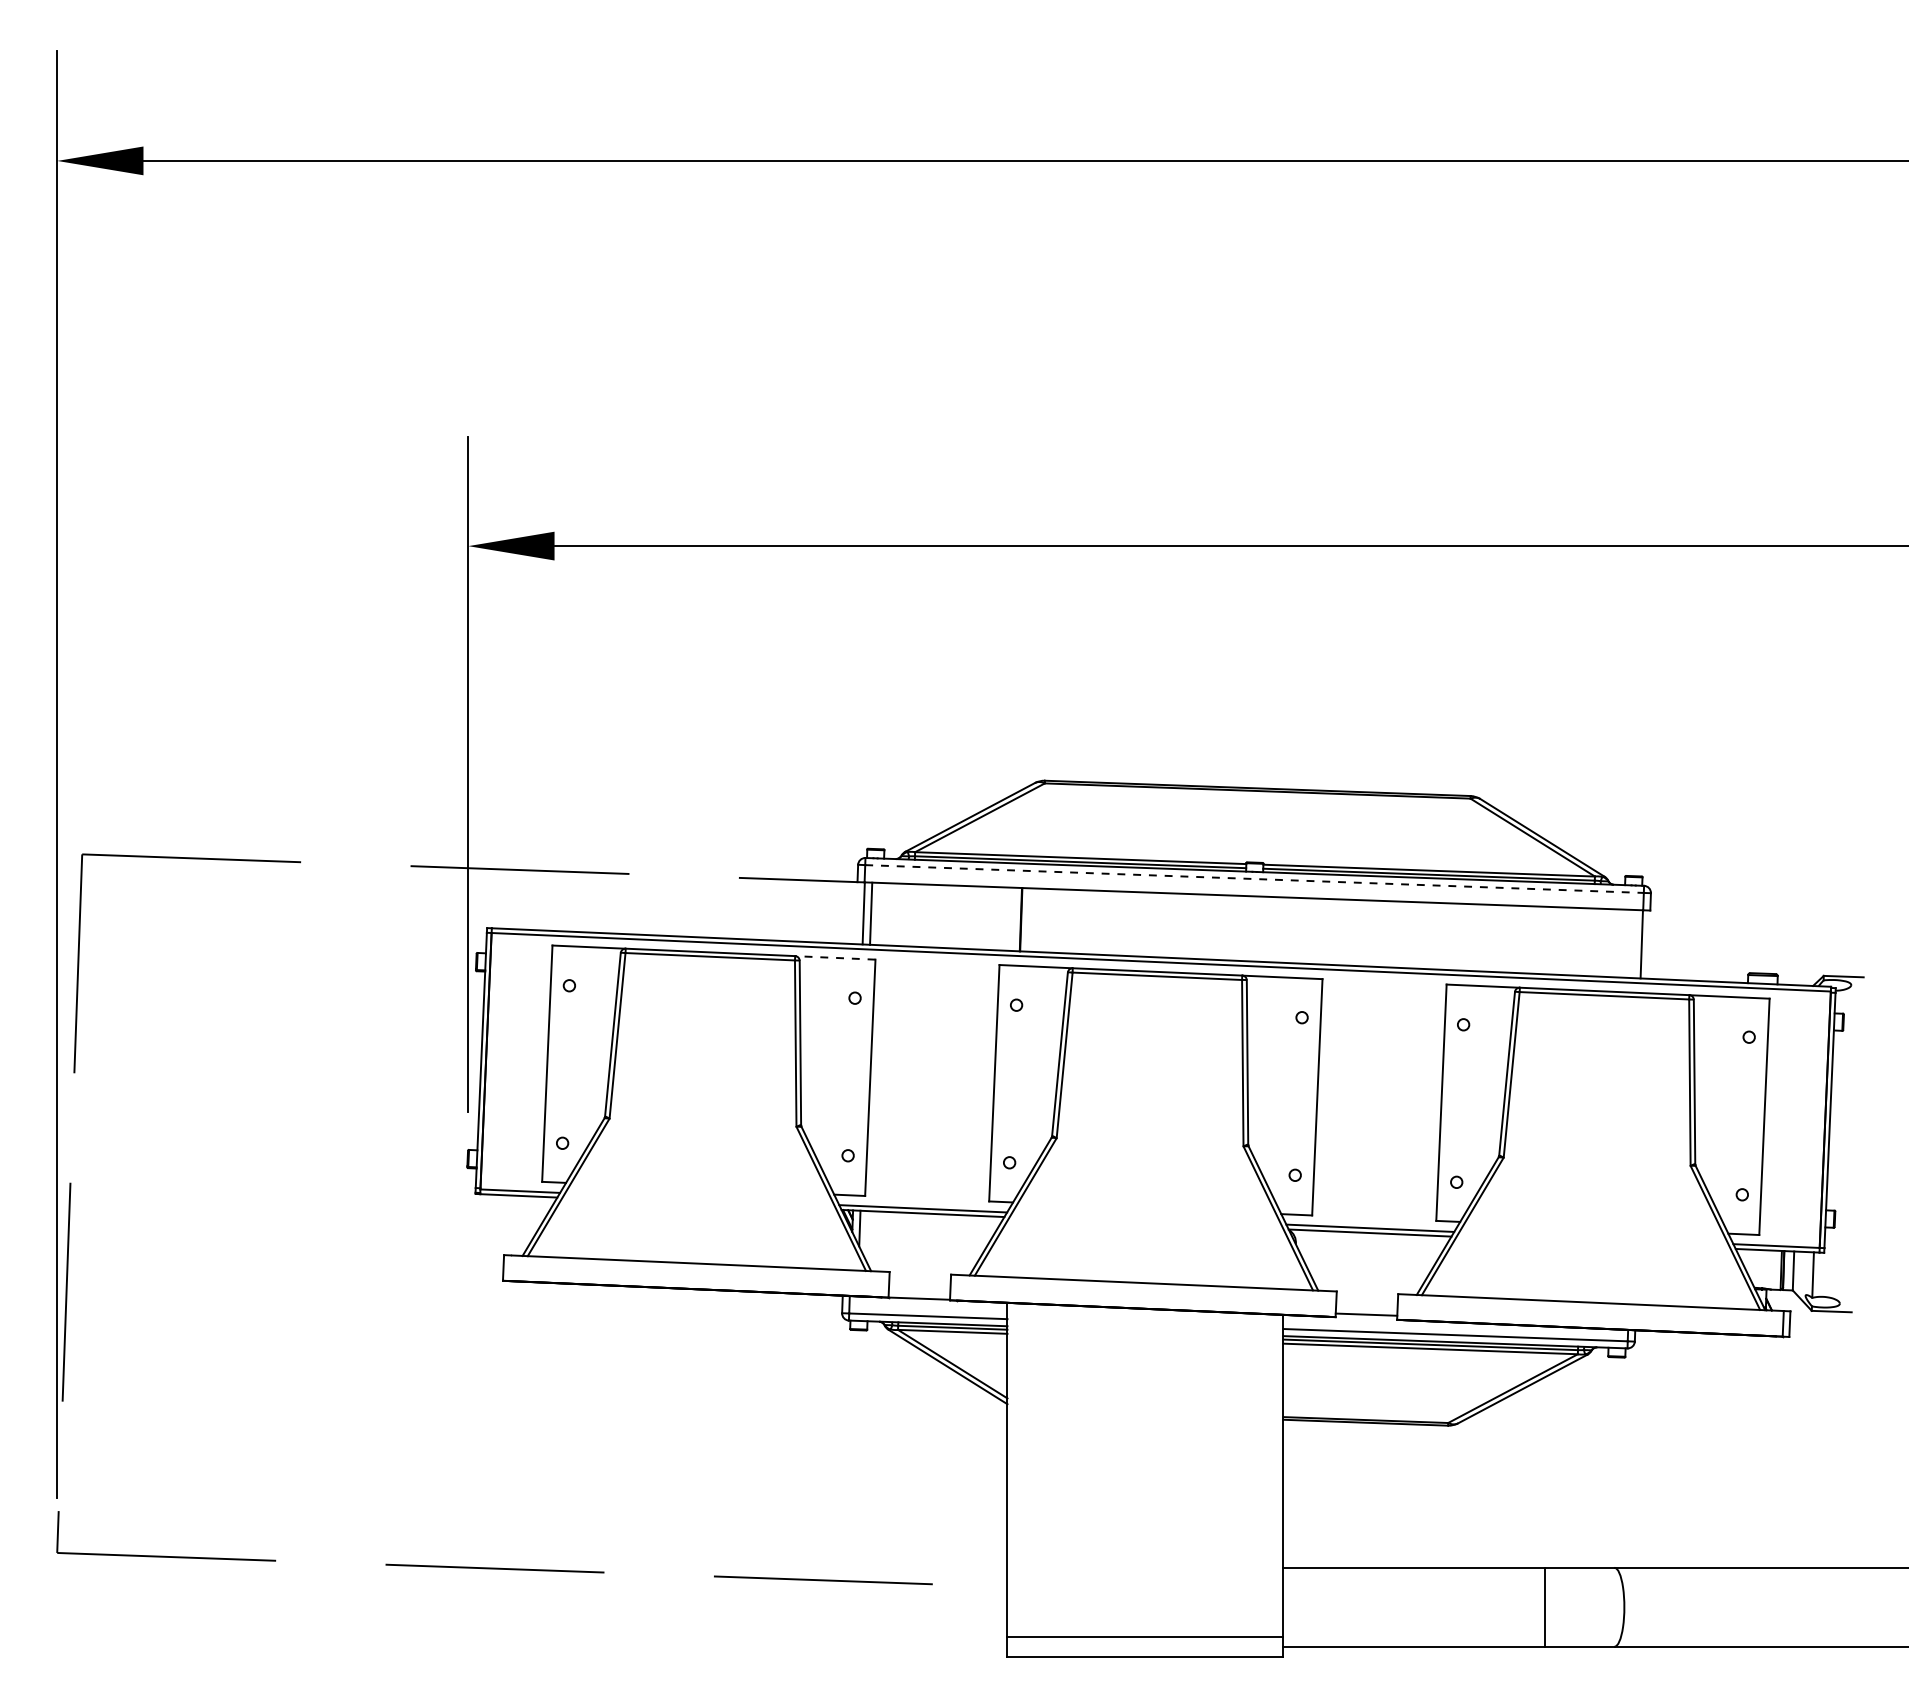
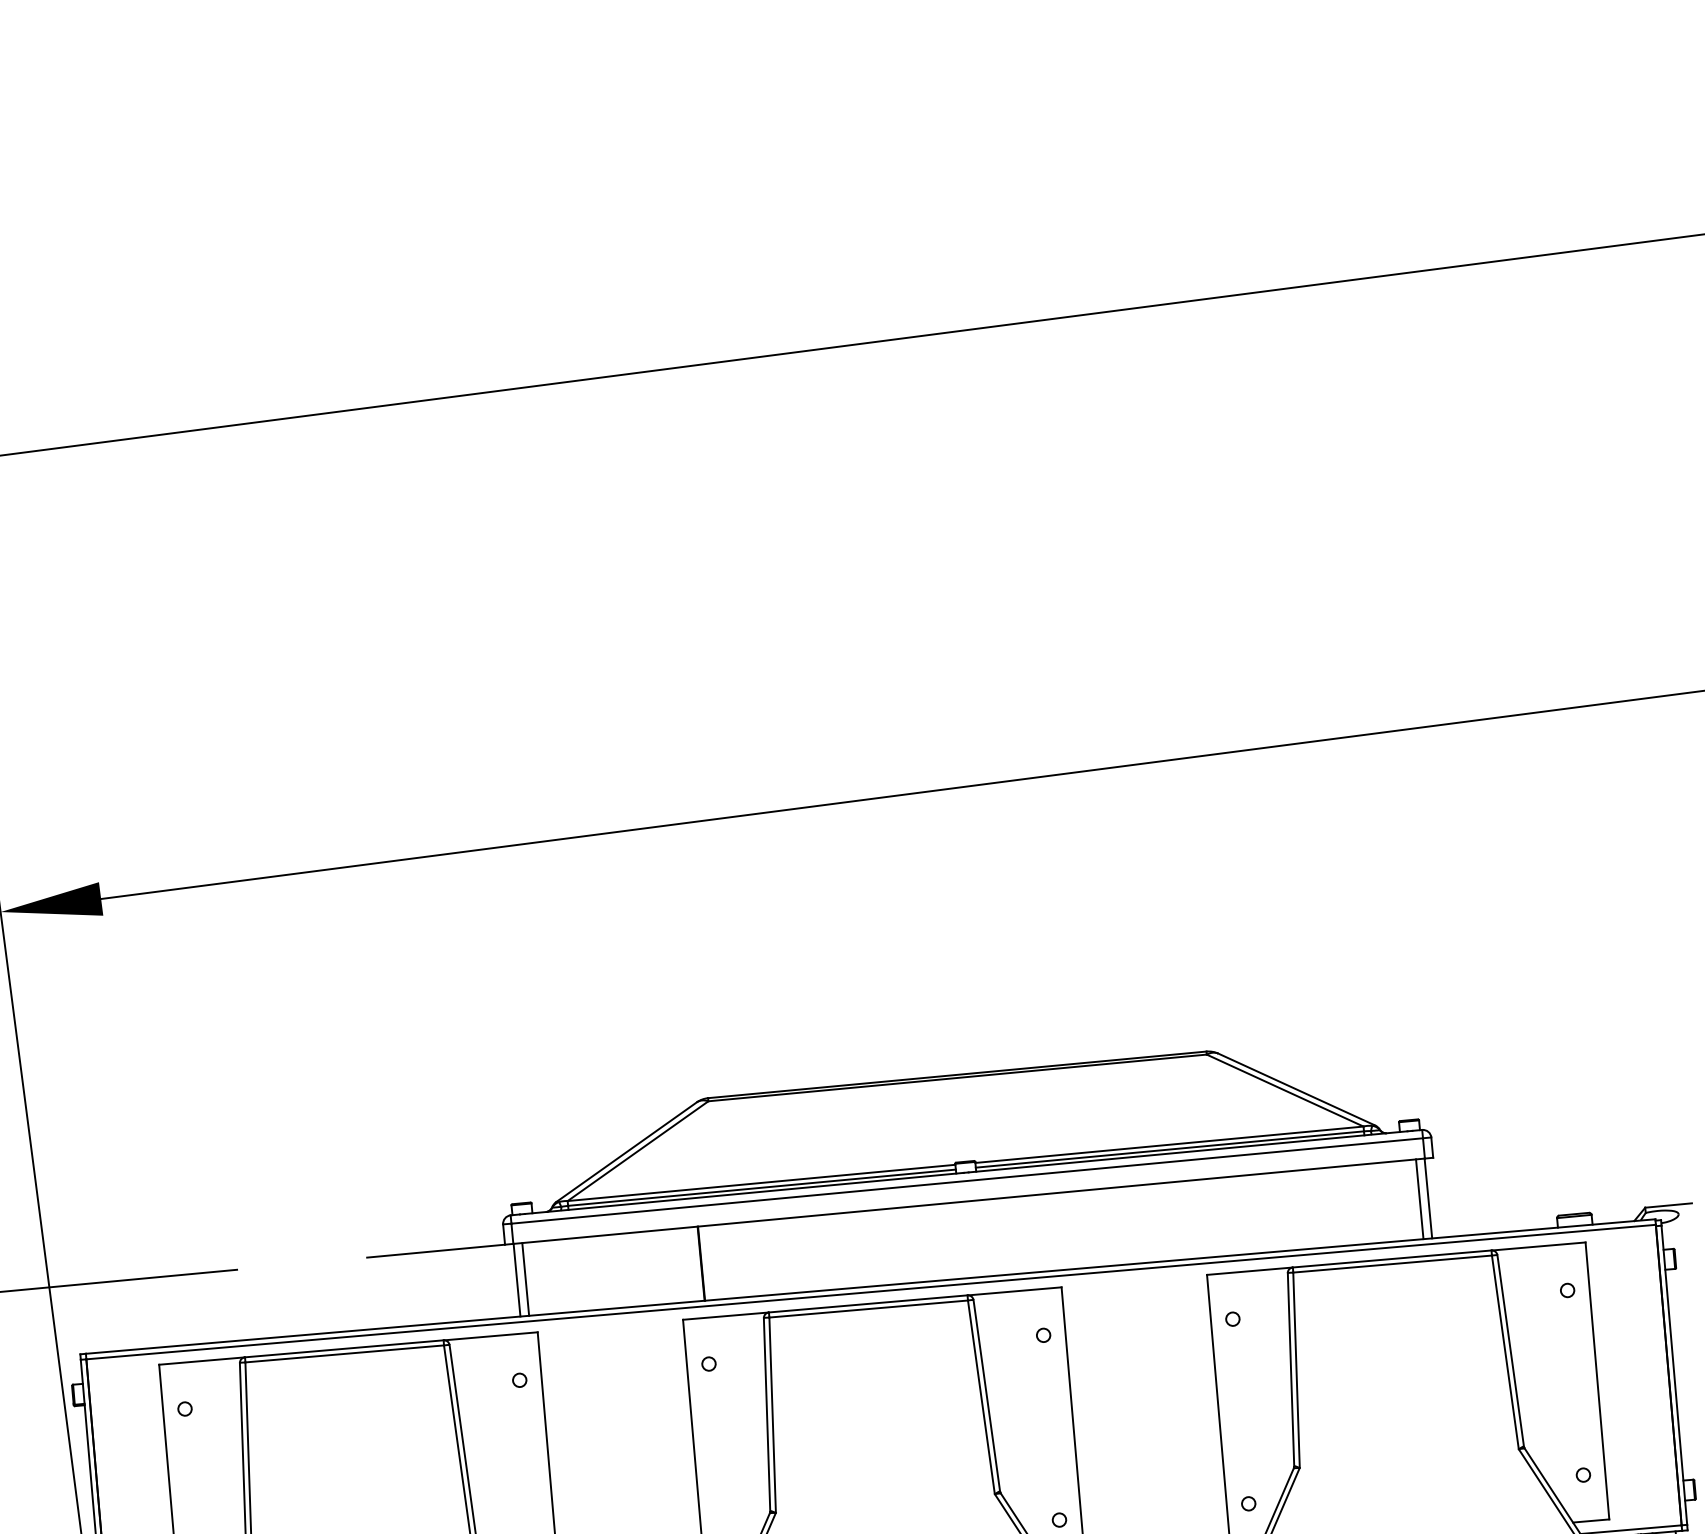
line: (1254, 879) -> (967, 1181), dashed -> solid
line: (1634, 943) -> (1419, 1198), added
line: (835, 957) -> (490, 1335), dashed -> solid

